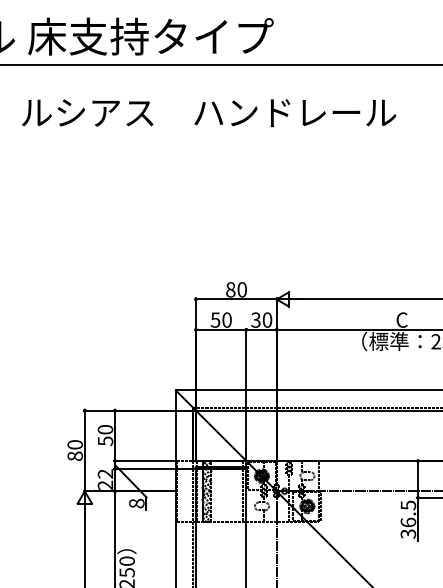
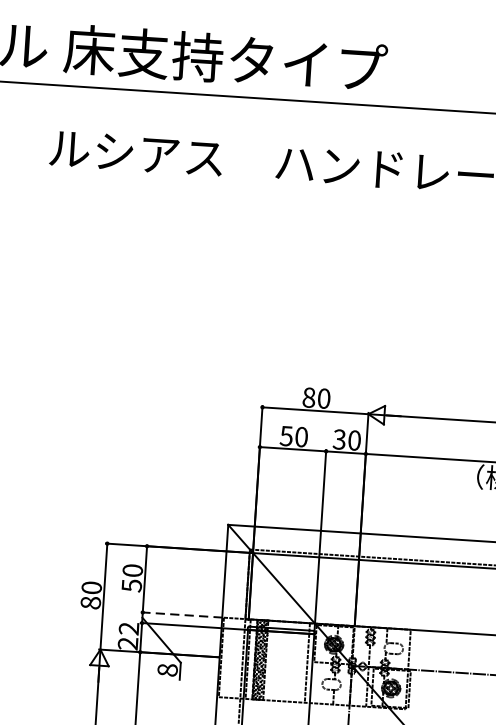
line: (145, 460) -> (182, 614), solid -> dashed

